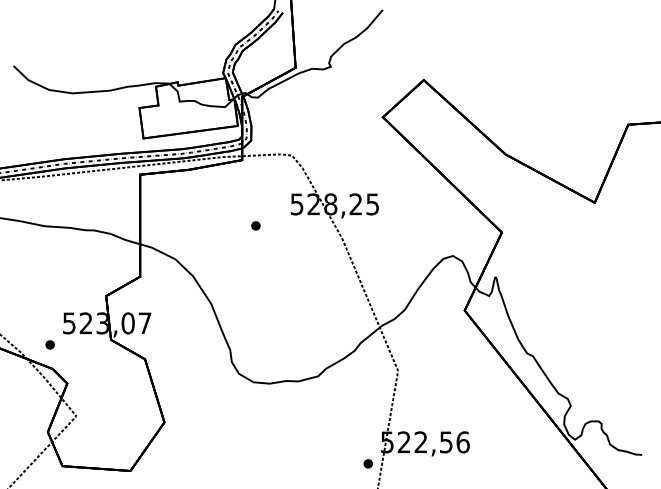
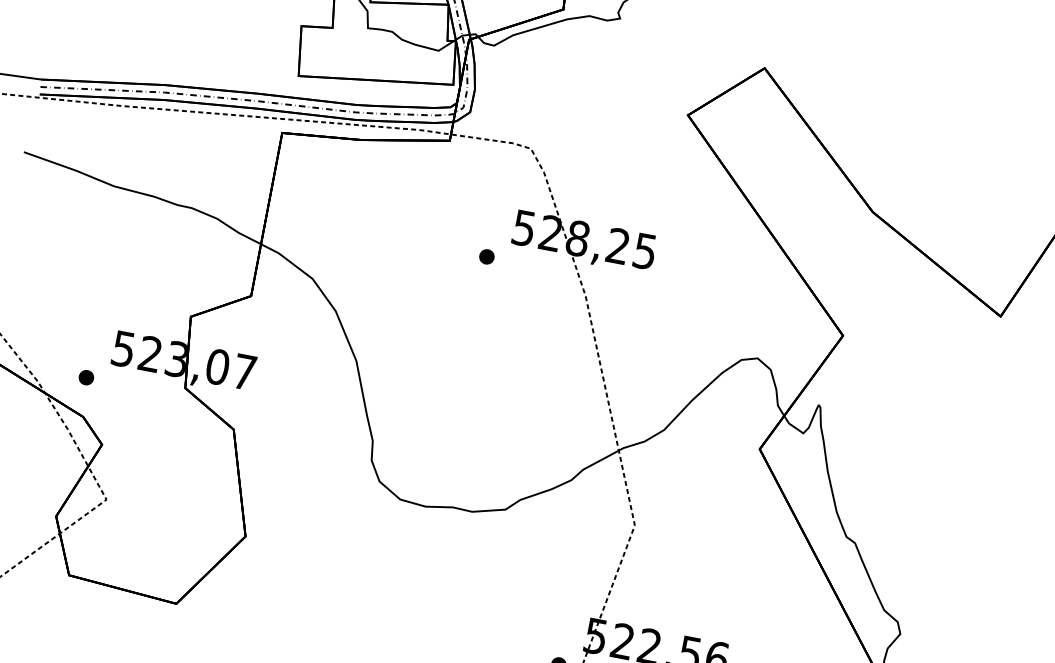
part: (255, 225) -> (486, 256), moved

